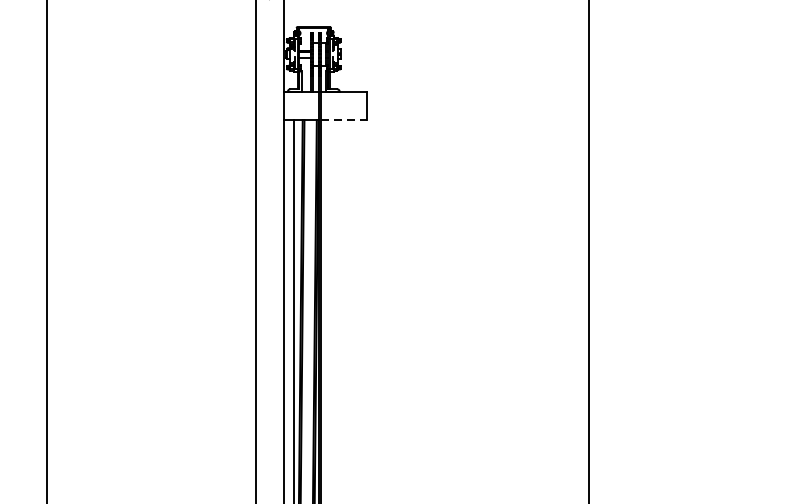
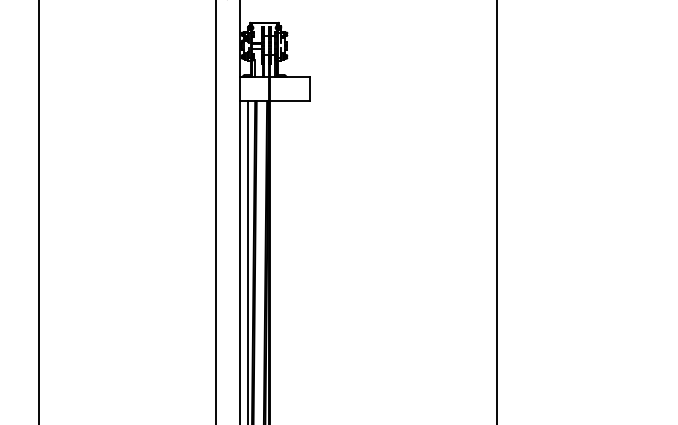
line: (343, 120) -> (289, 101), dashed -> solid

